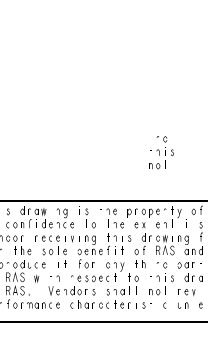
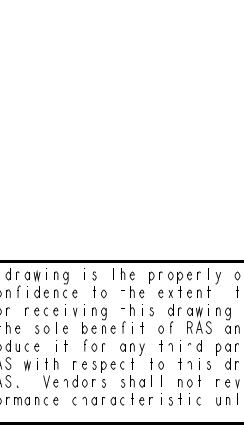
part: (161, 152) -> (194, 196), removed

